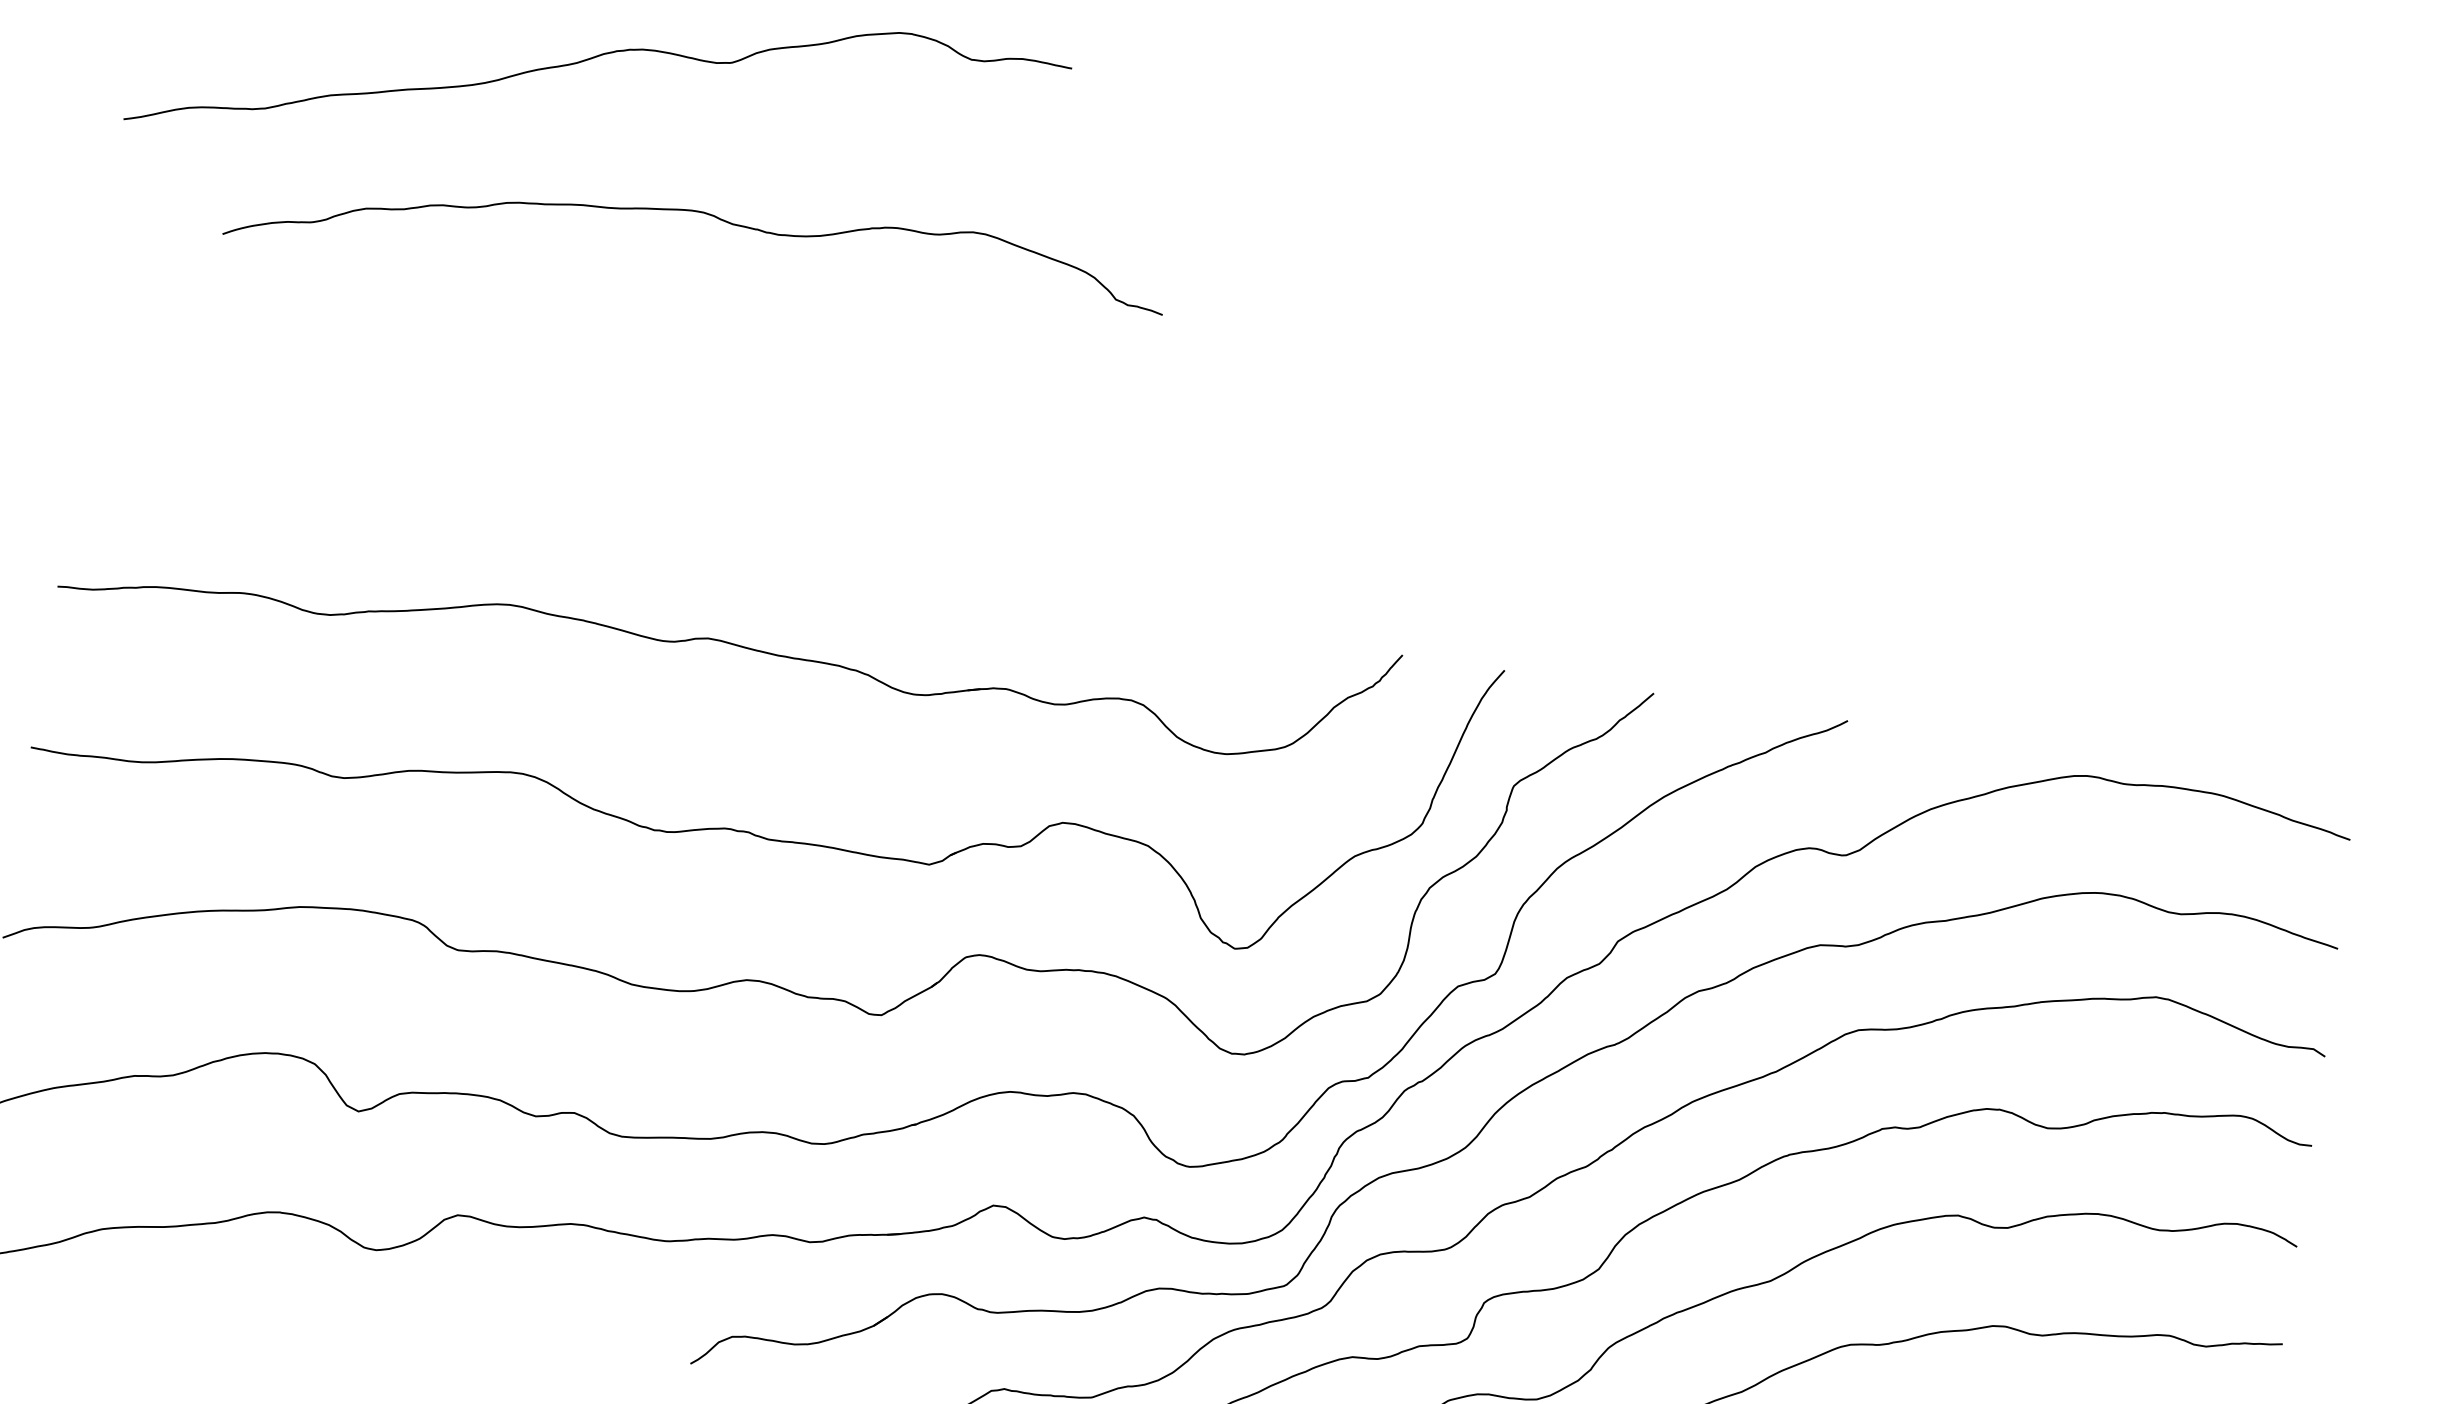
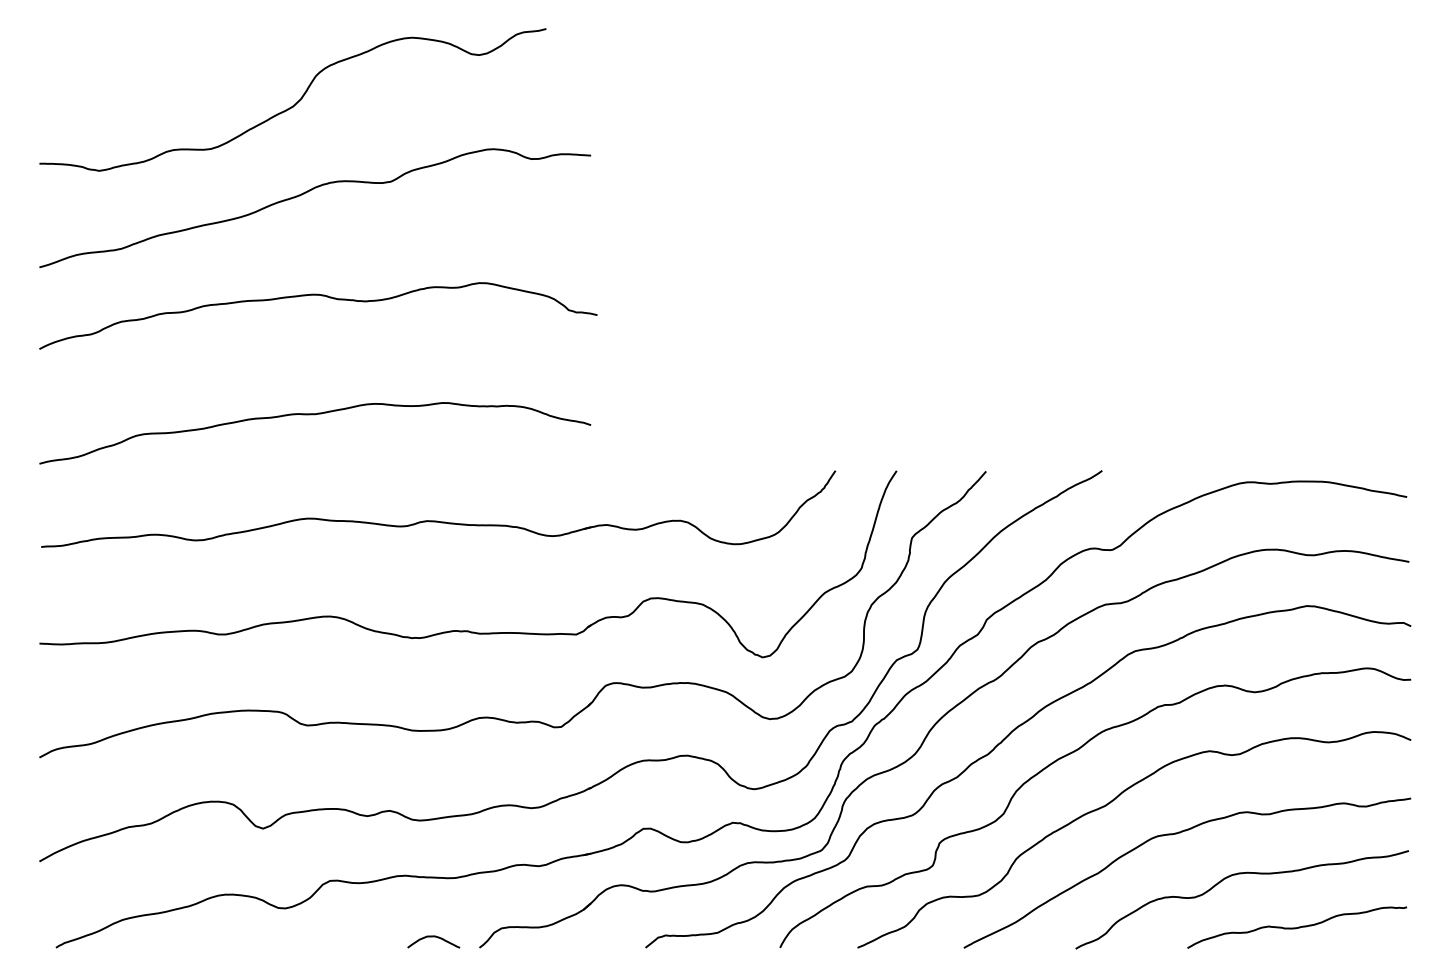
curve: (706, 215) -> (321, 296), moved
curve: (547, 434) -> (315, 415), added
curve: (616, 1335) -> (433, 937), added

